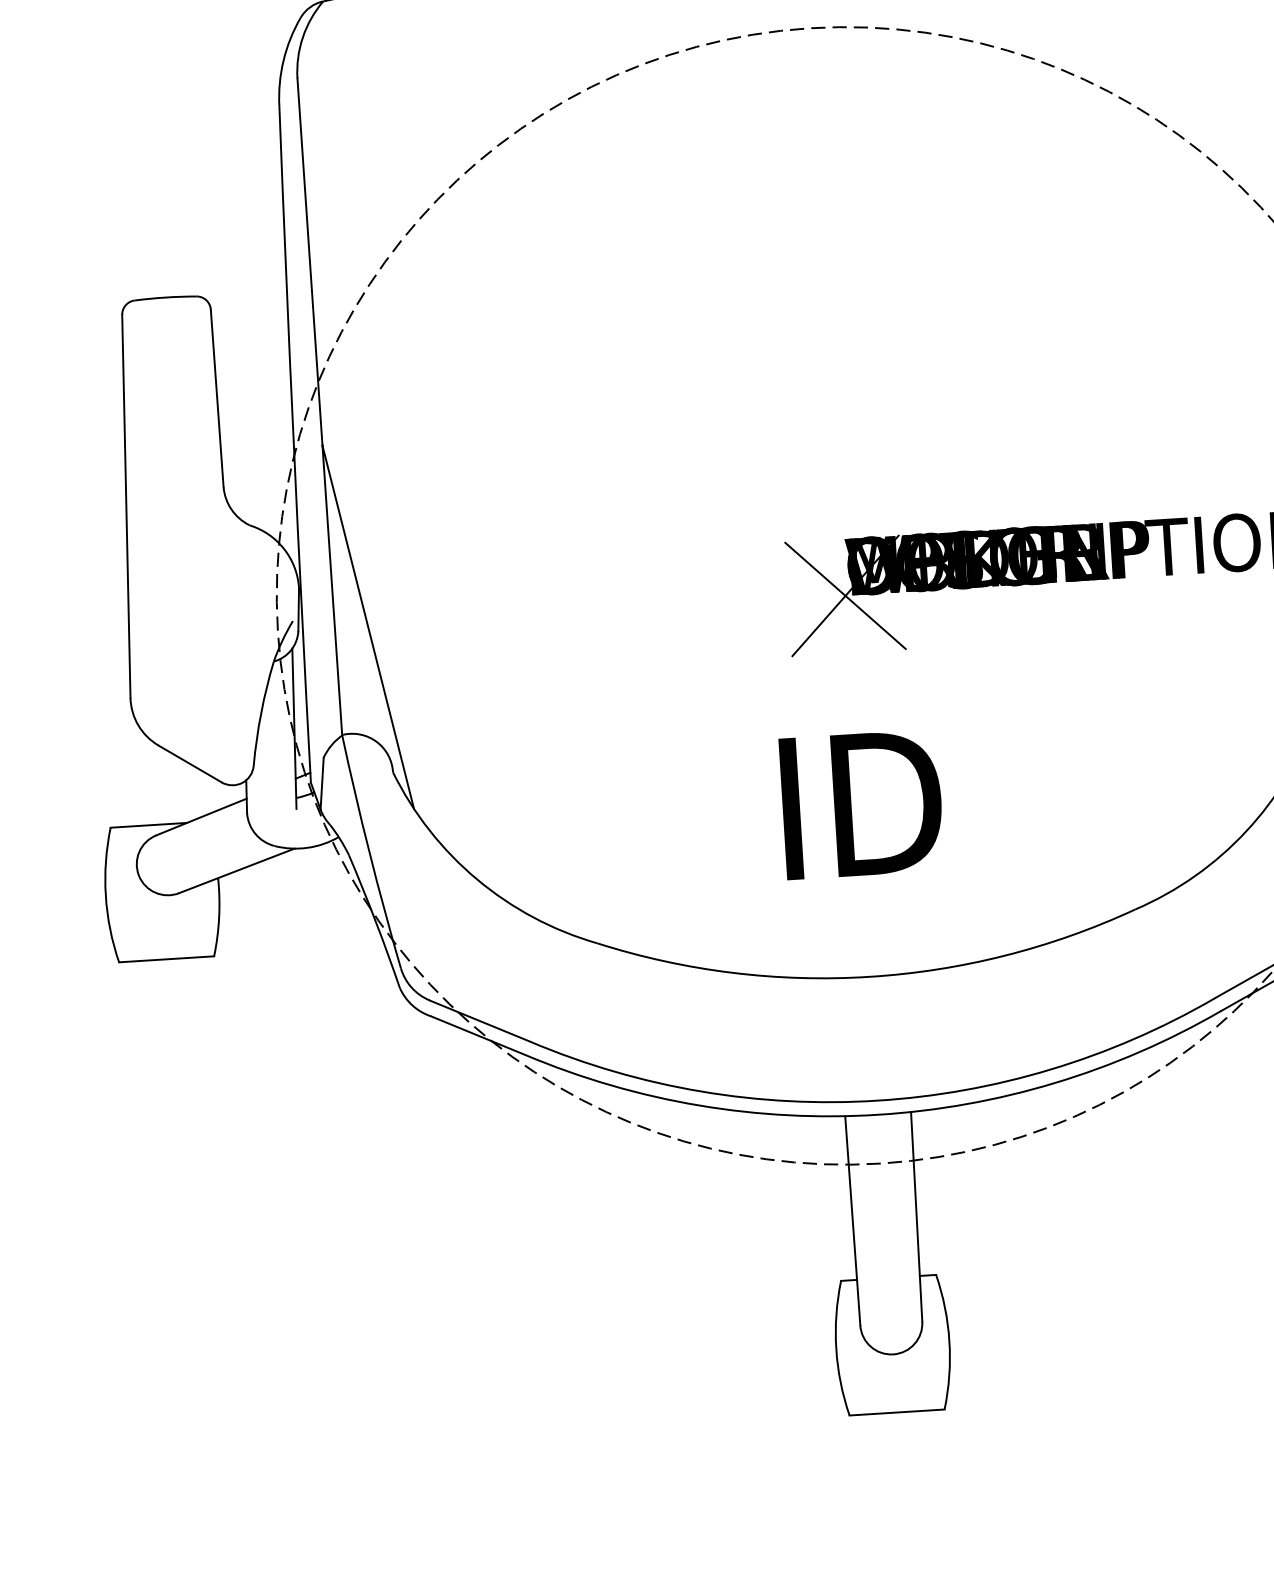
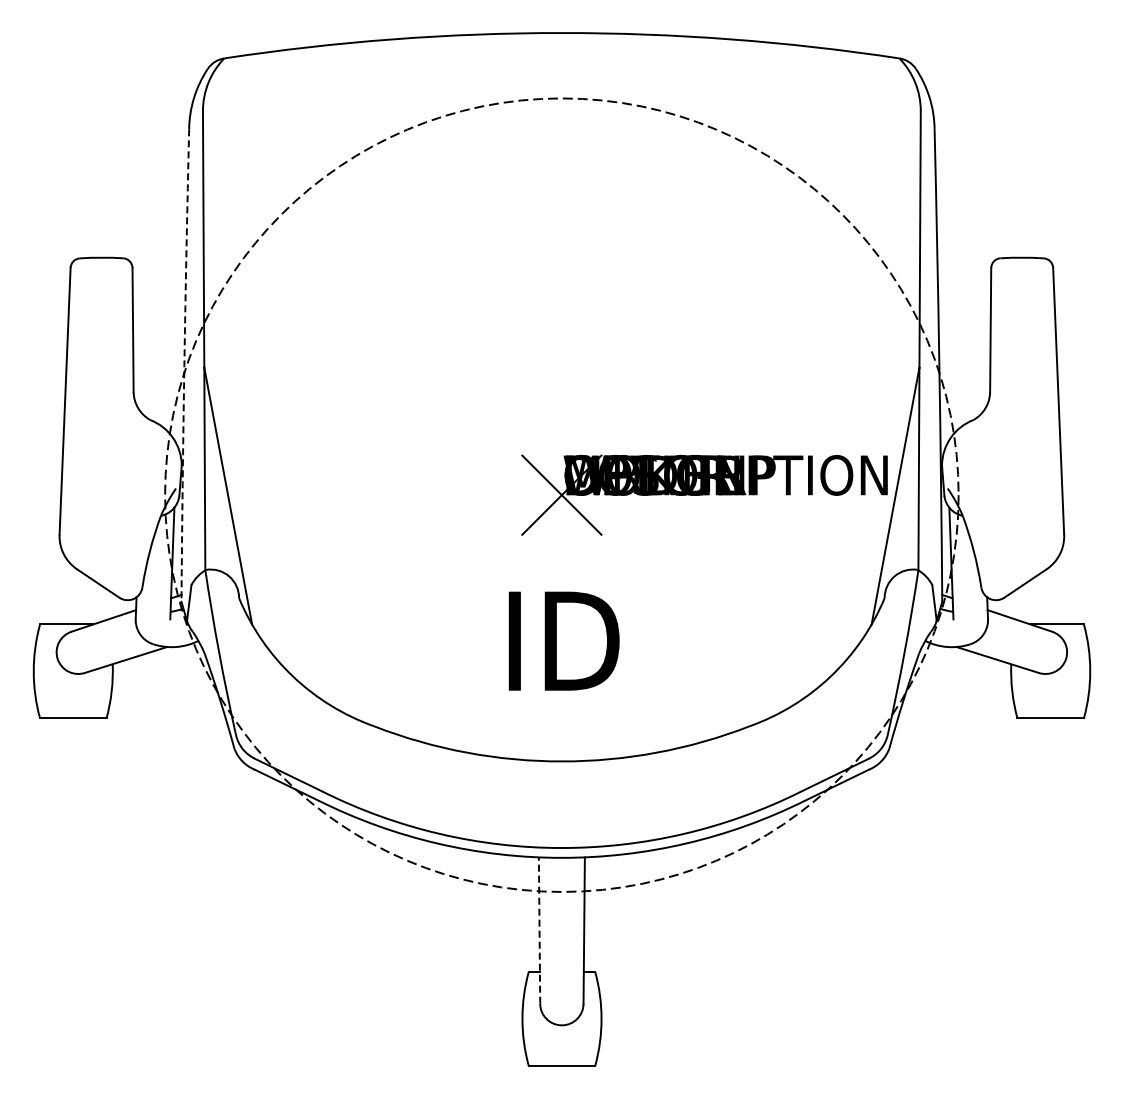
arc: (293, 444) -> (184, 365), solid -> dashed
line: (852, 1220) -> (539, 930), solid -> dashed

